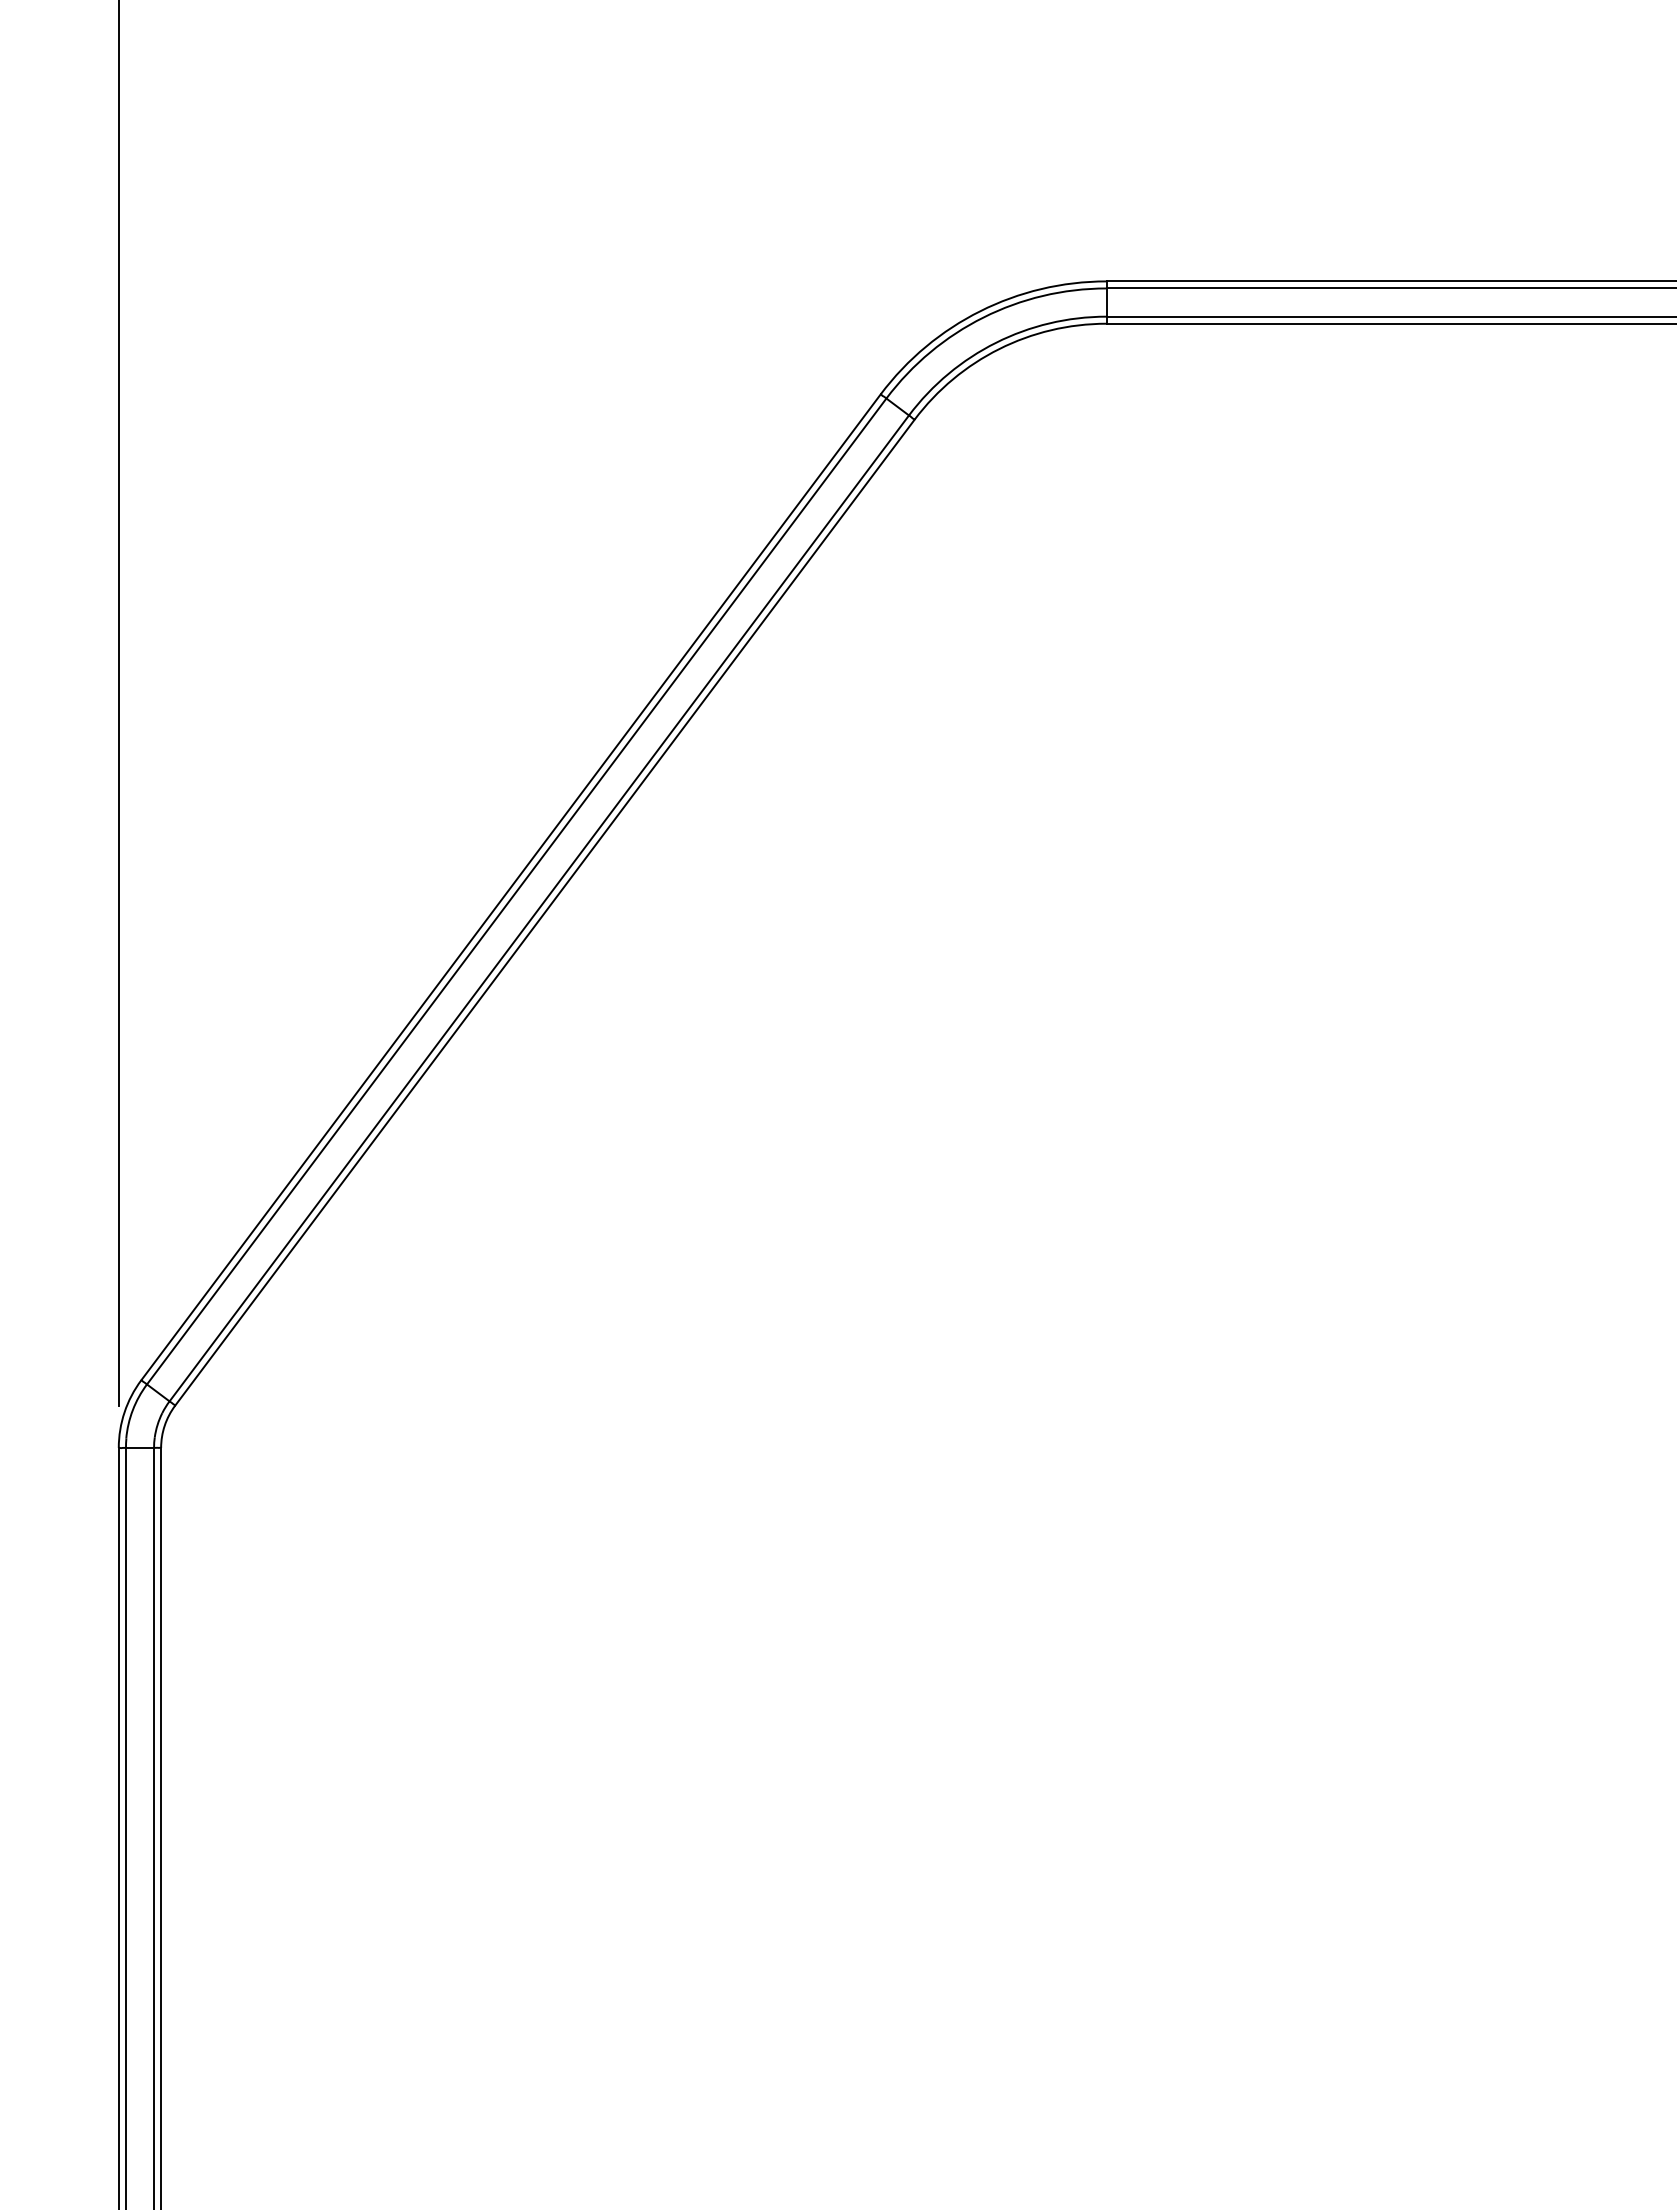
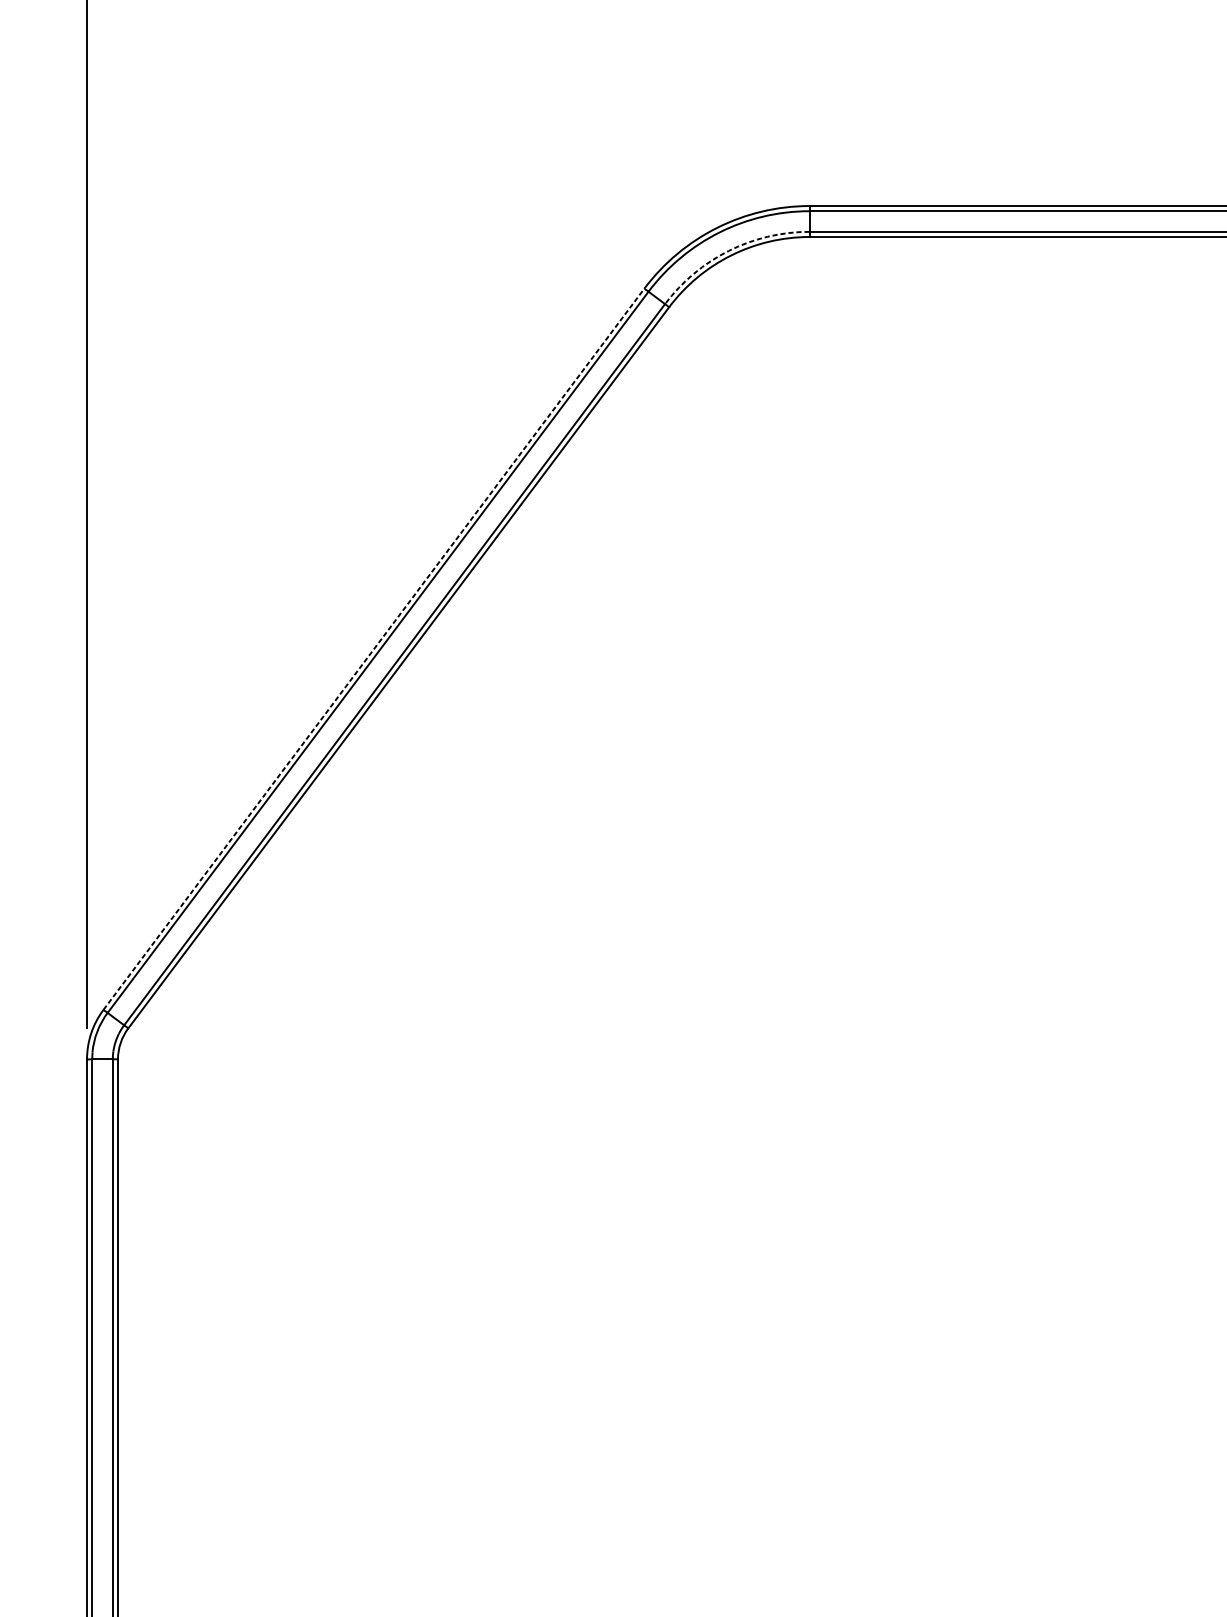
arc: (996, 342) -> (729, 250), solid -> dashed
line: (511, 886) -> (374, 648), solid -> dashed

